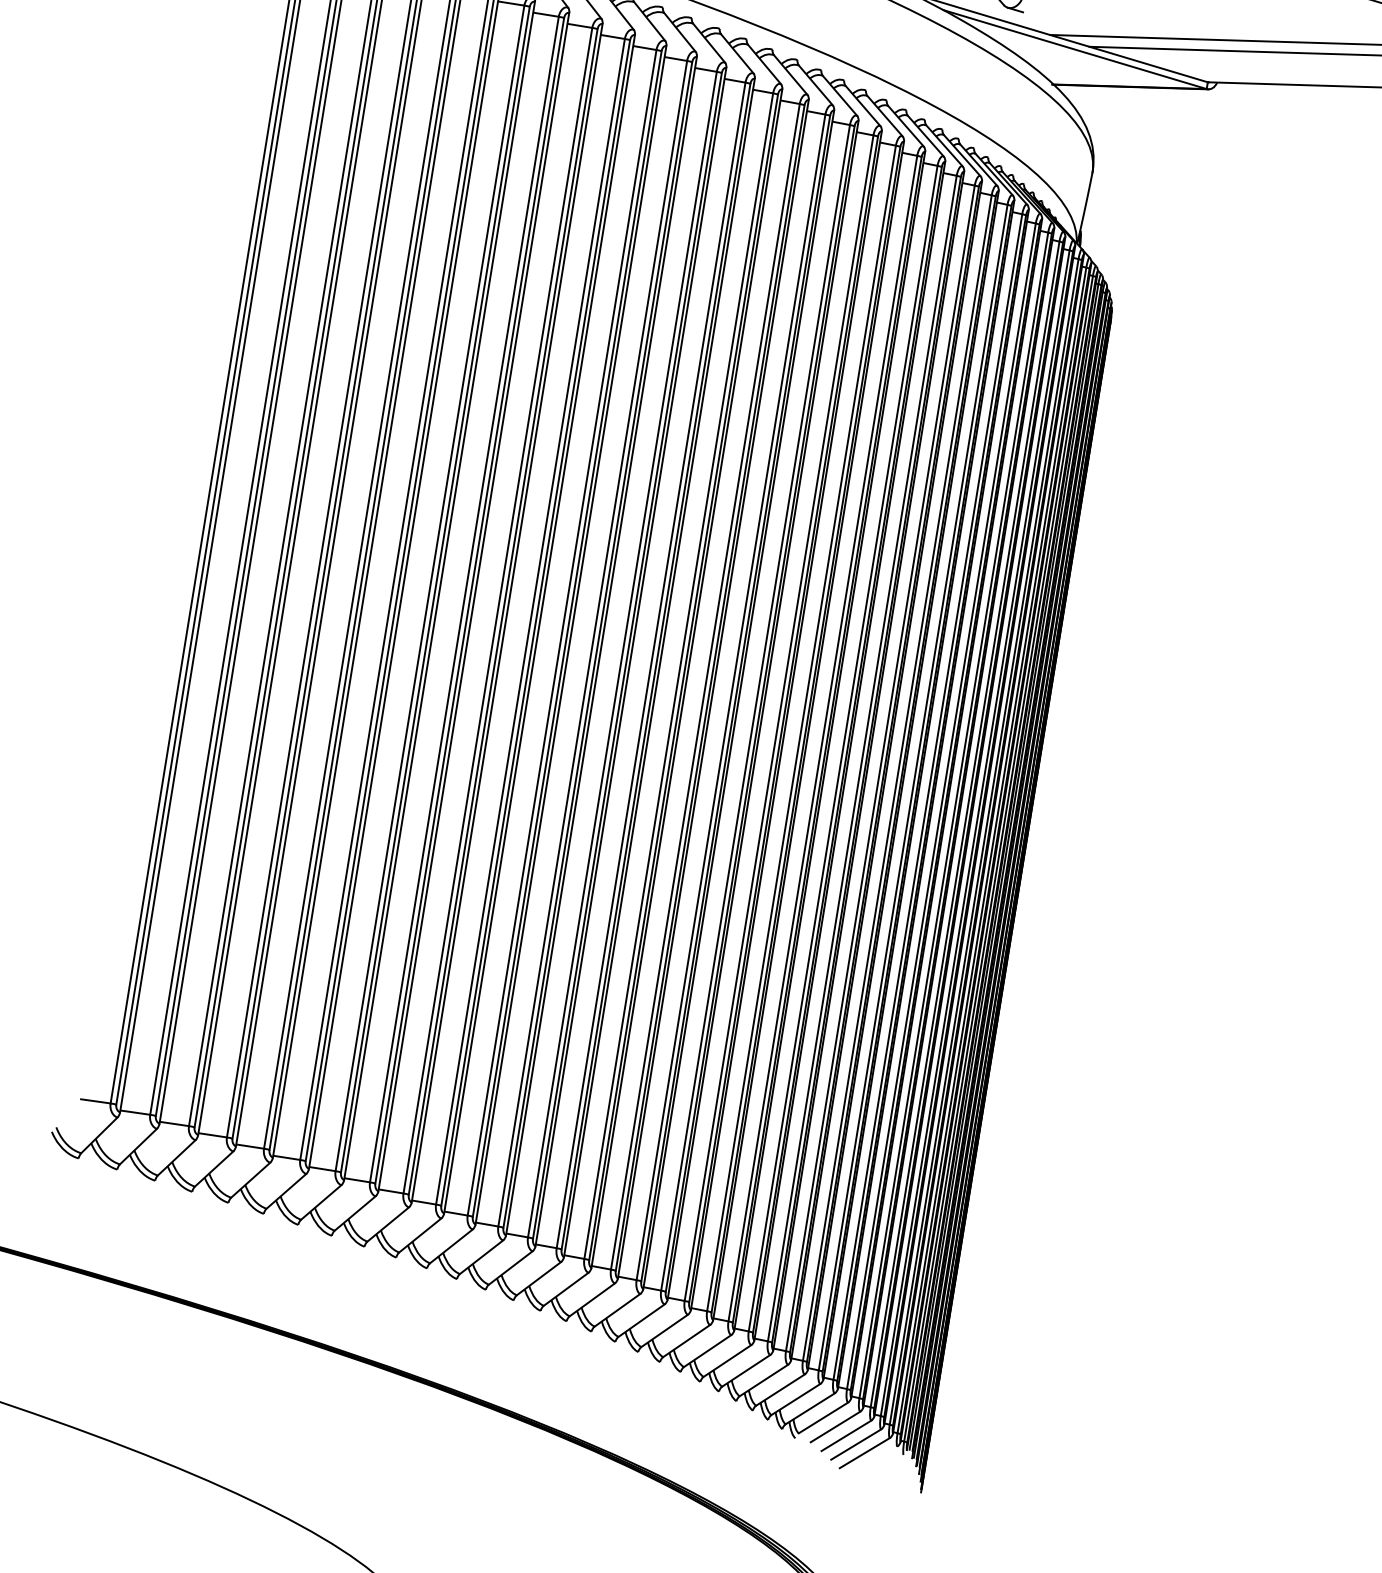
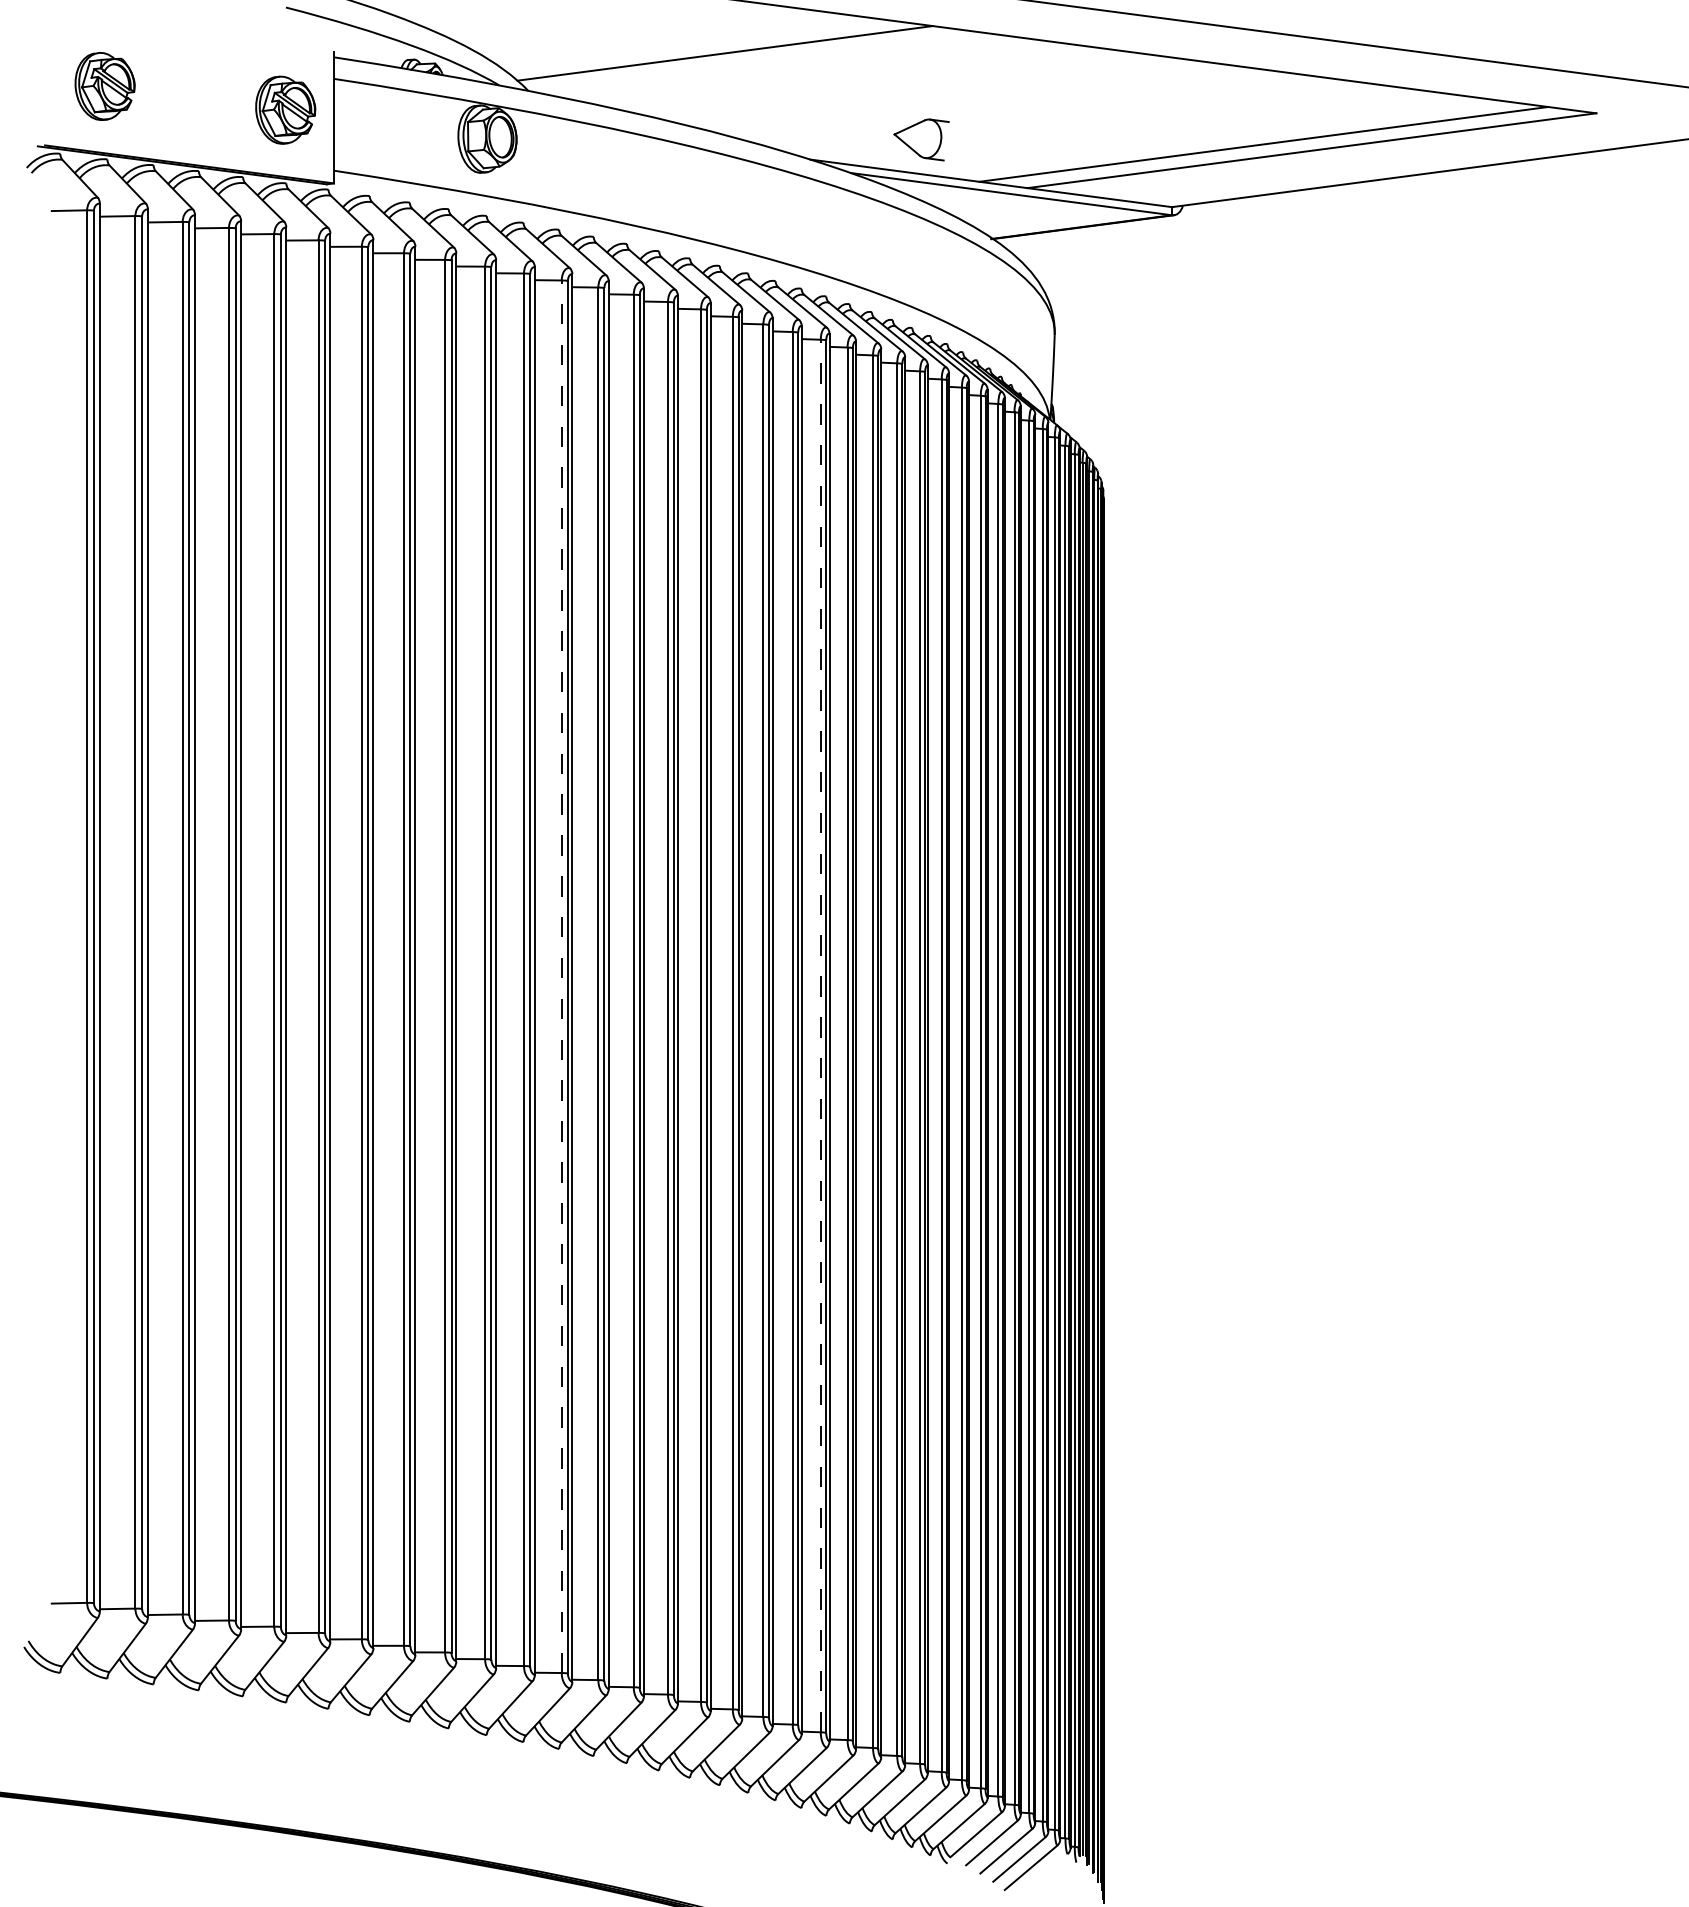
line: (592, 643) -> (561, 976), solid -> dashed
line: (801, 727) -> (820, 1035), solid -> dashed

